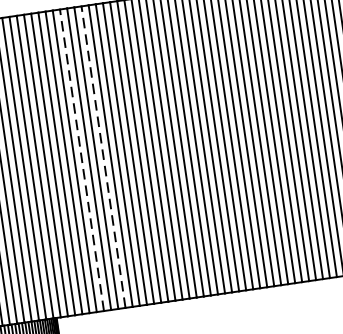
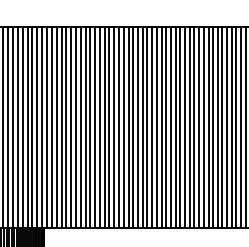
line: (103, 157) -> (90, 127), dashed -> solid
line: (81, 160) -> (75, 127), dashed -> solid

